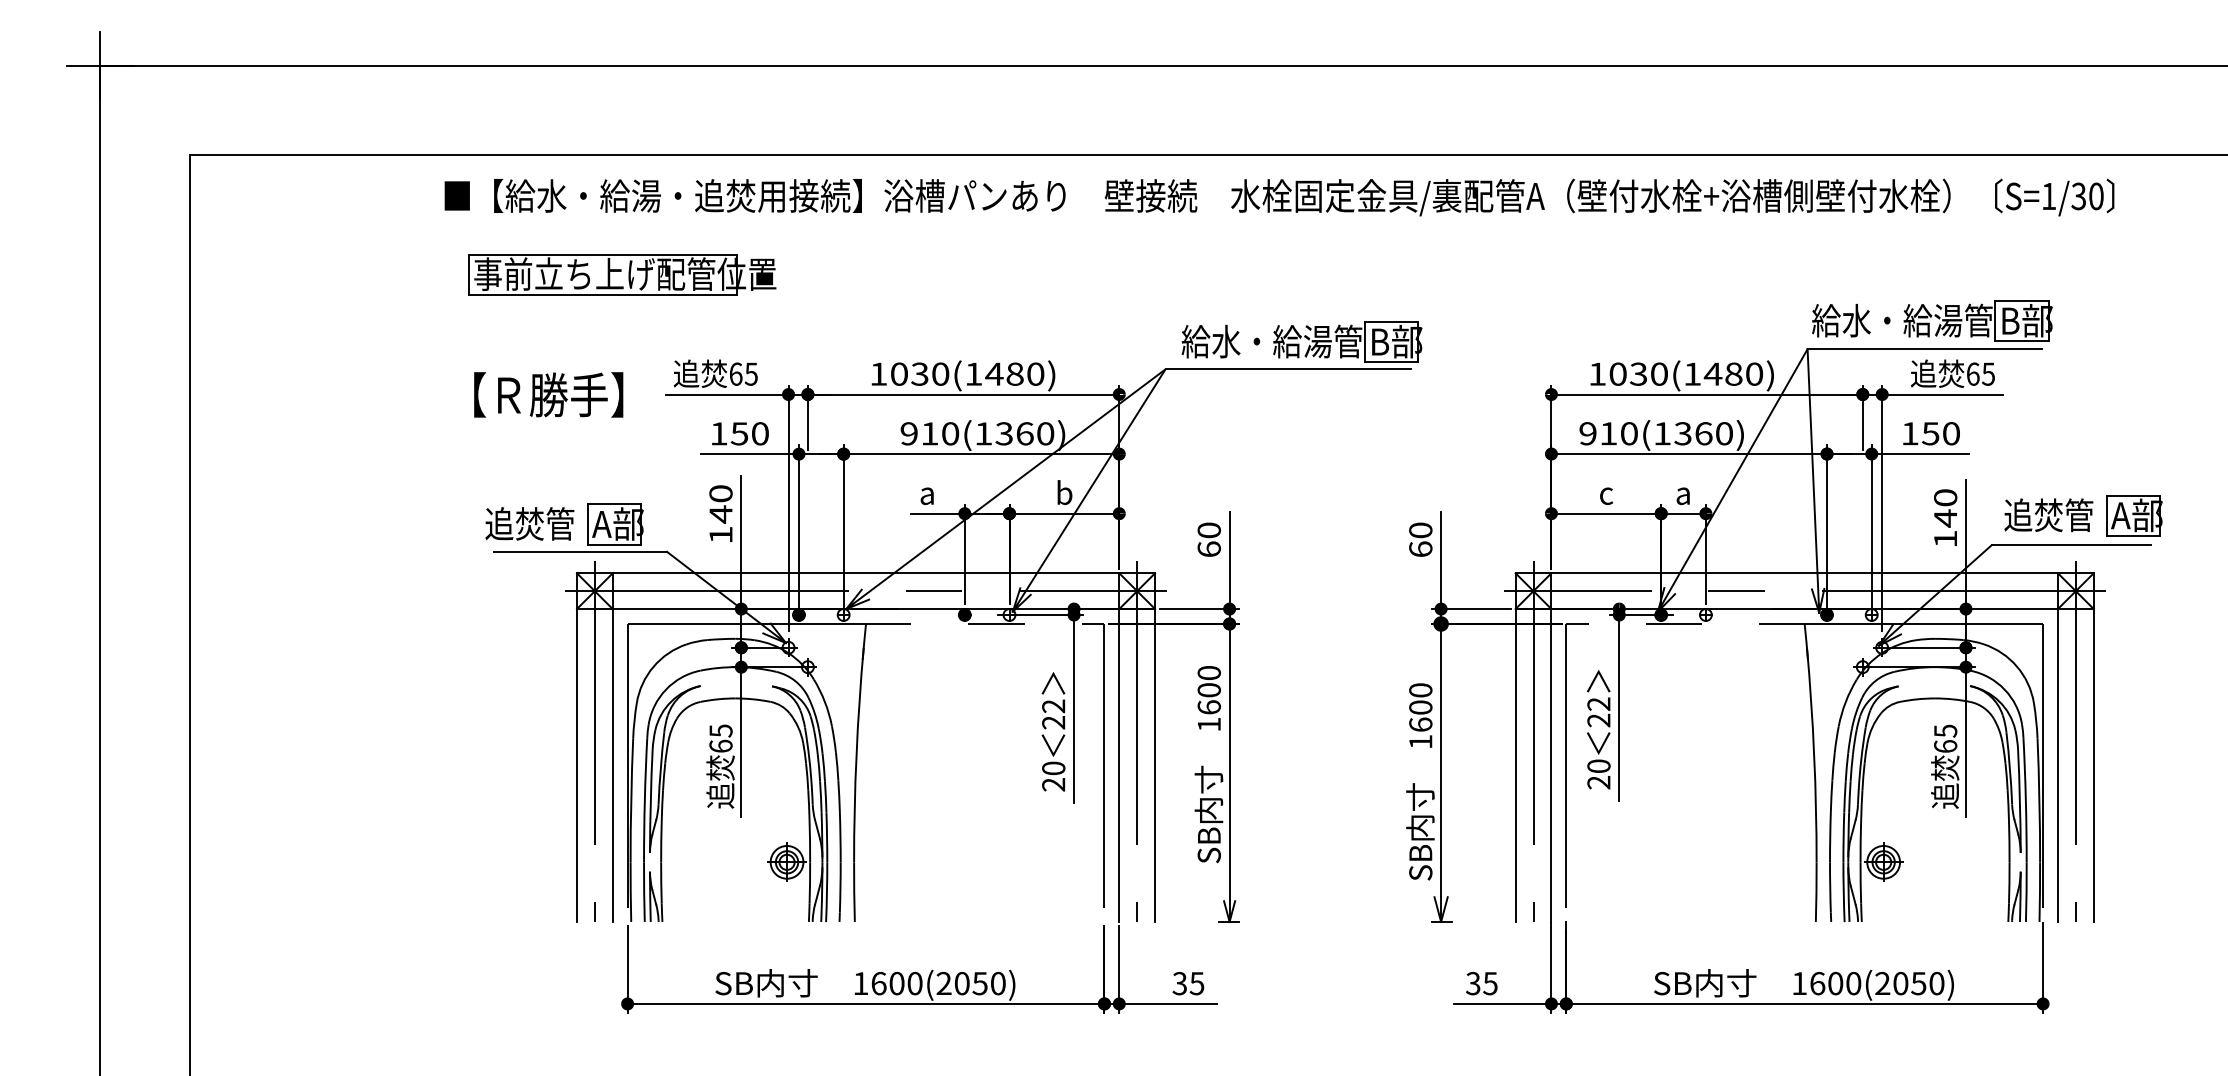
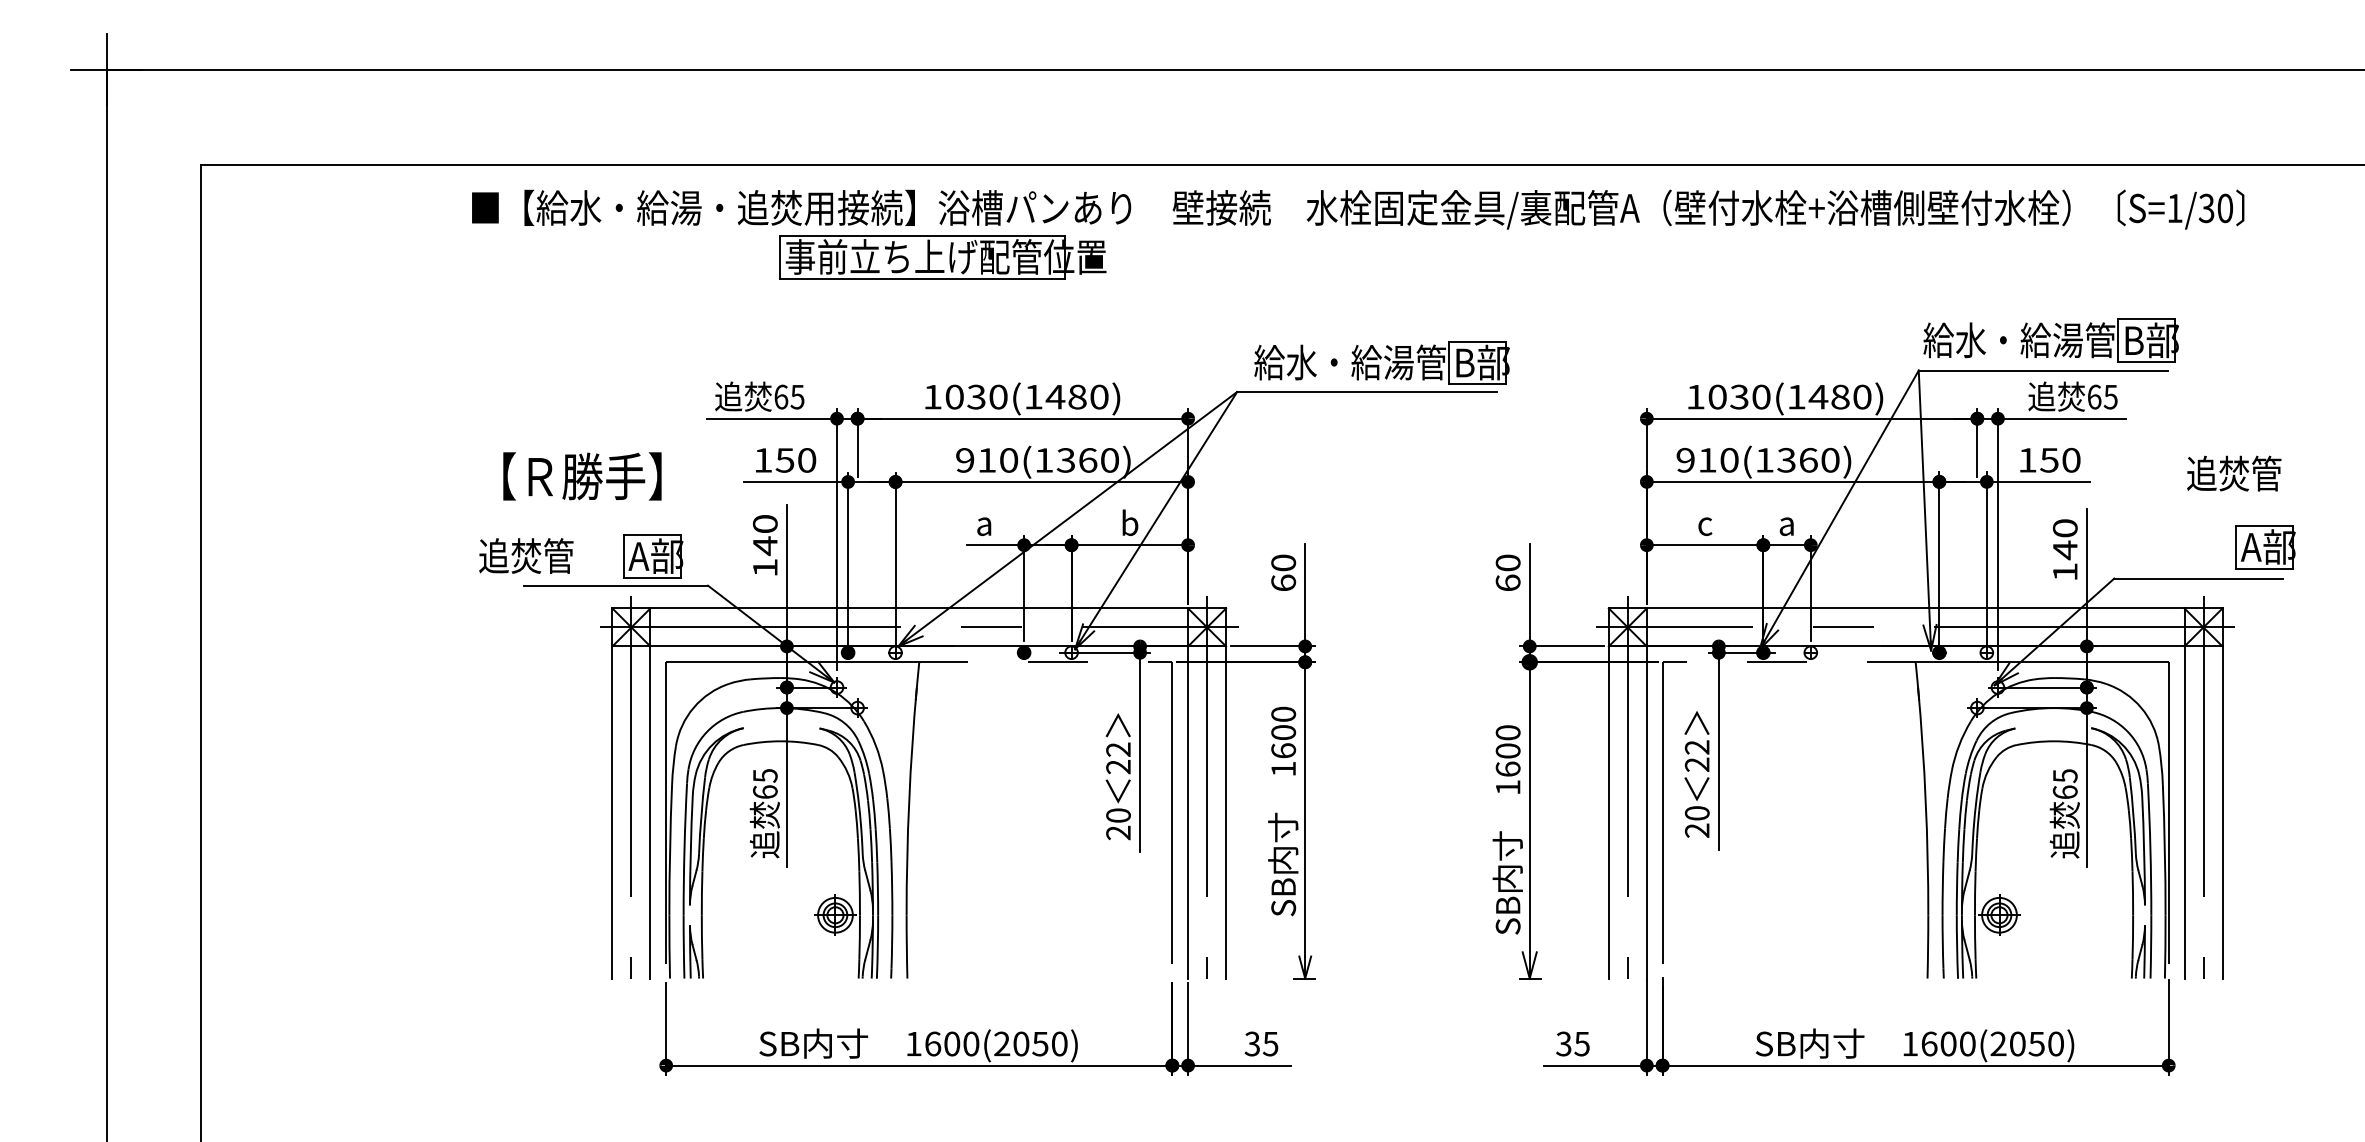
part: (622, 274) -> (943, 257), moved
text: (548, 394) -> (582, 475), moved
text: (2048, 515) -> (2233, 473), moved
text: (529, 523) -> (525, 555), moved

